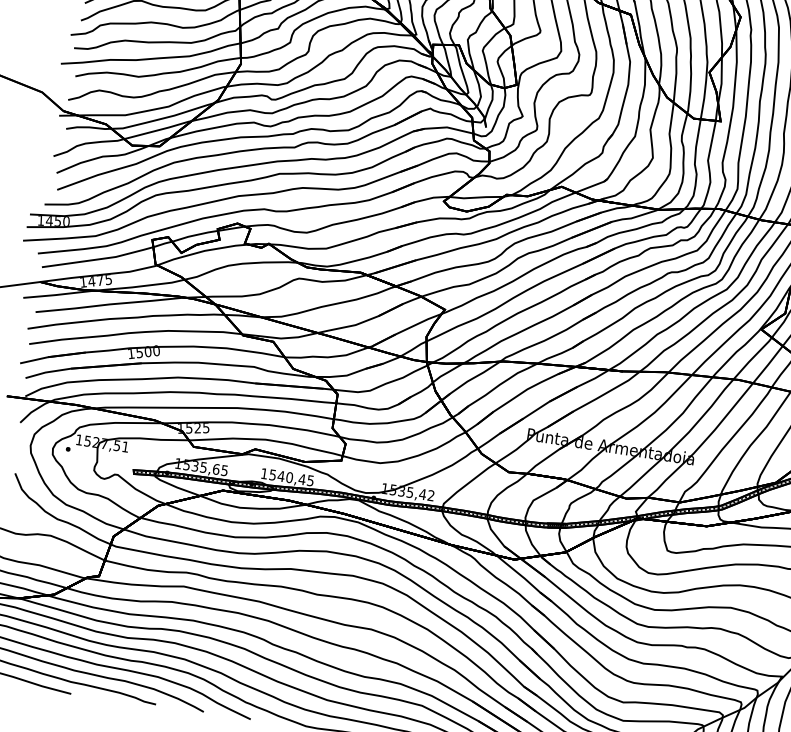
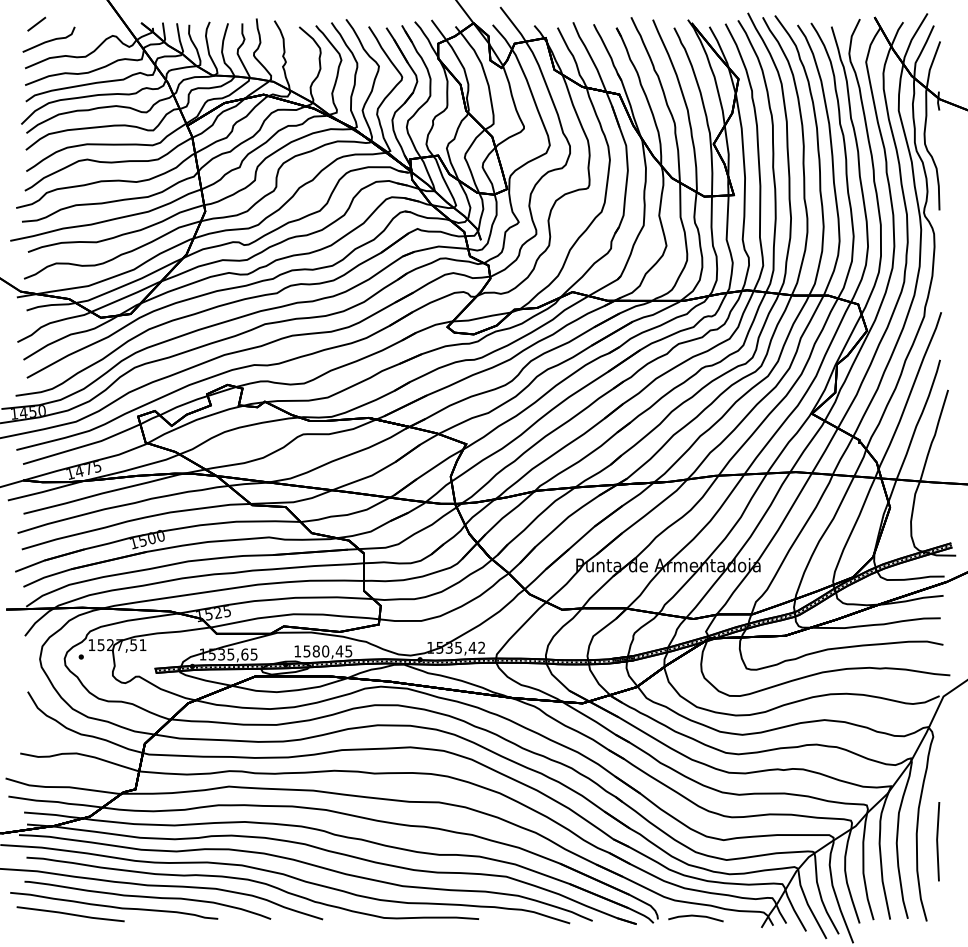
text: (281, 476) -> (316, 651), 1540,45 -> 1580,45

